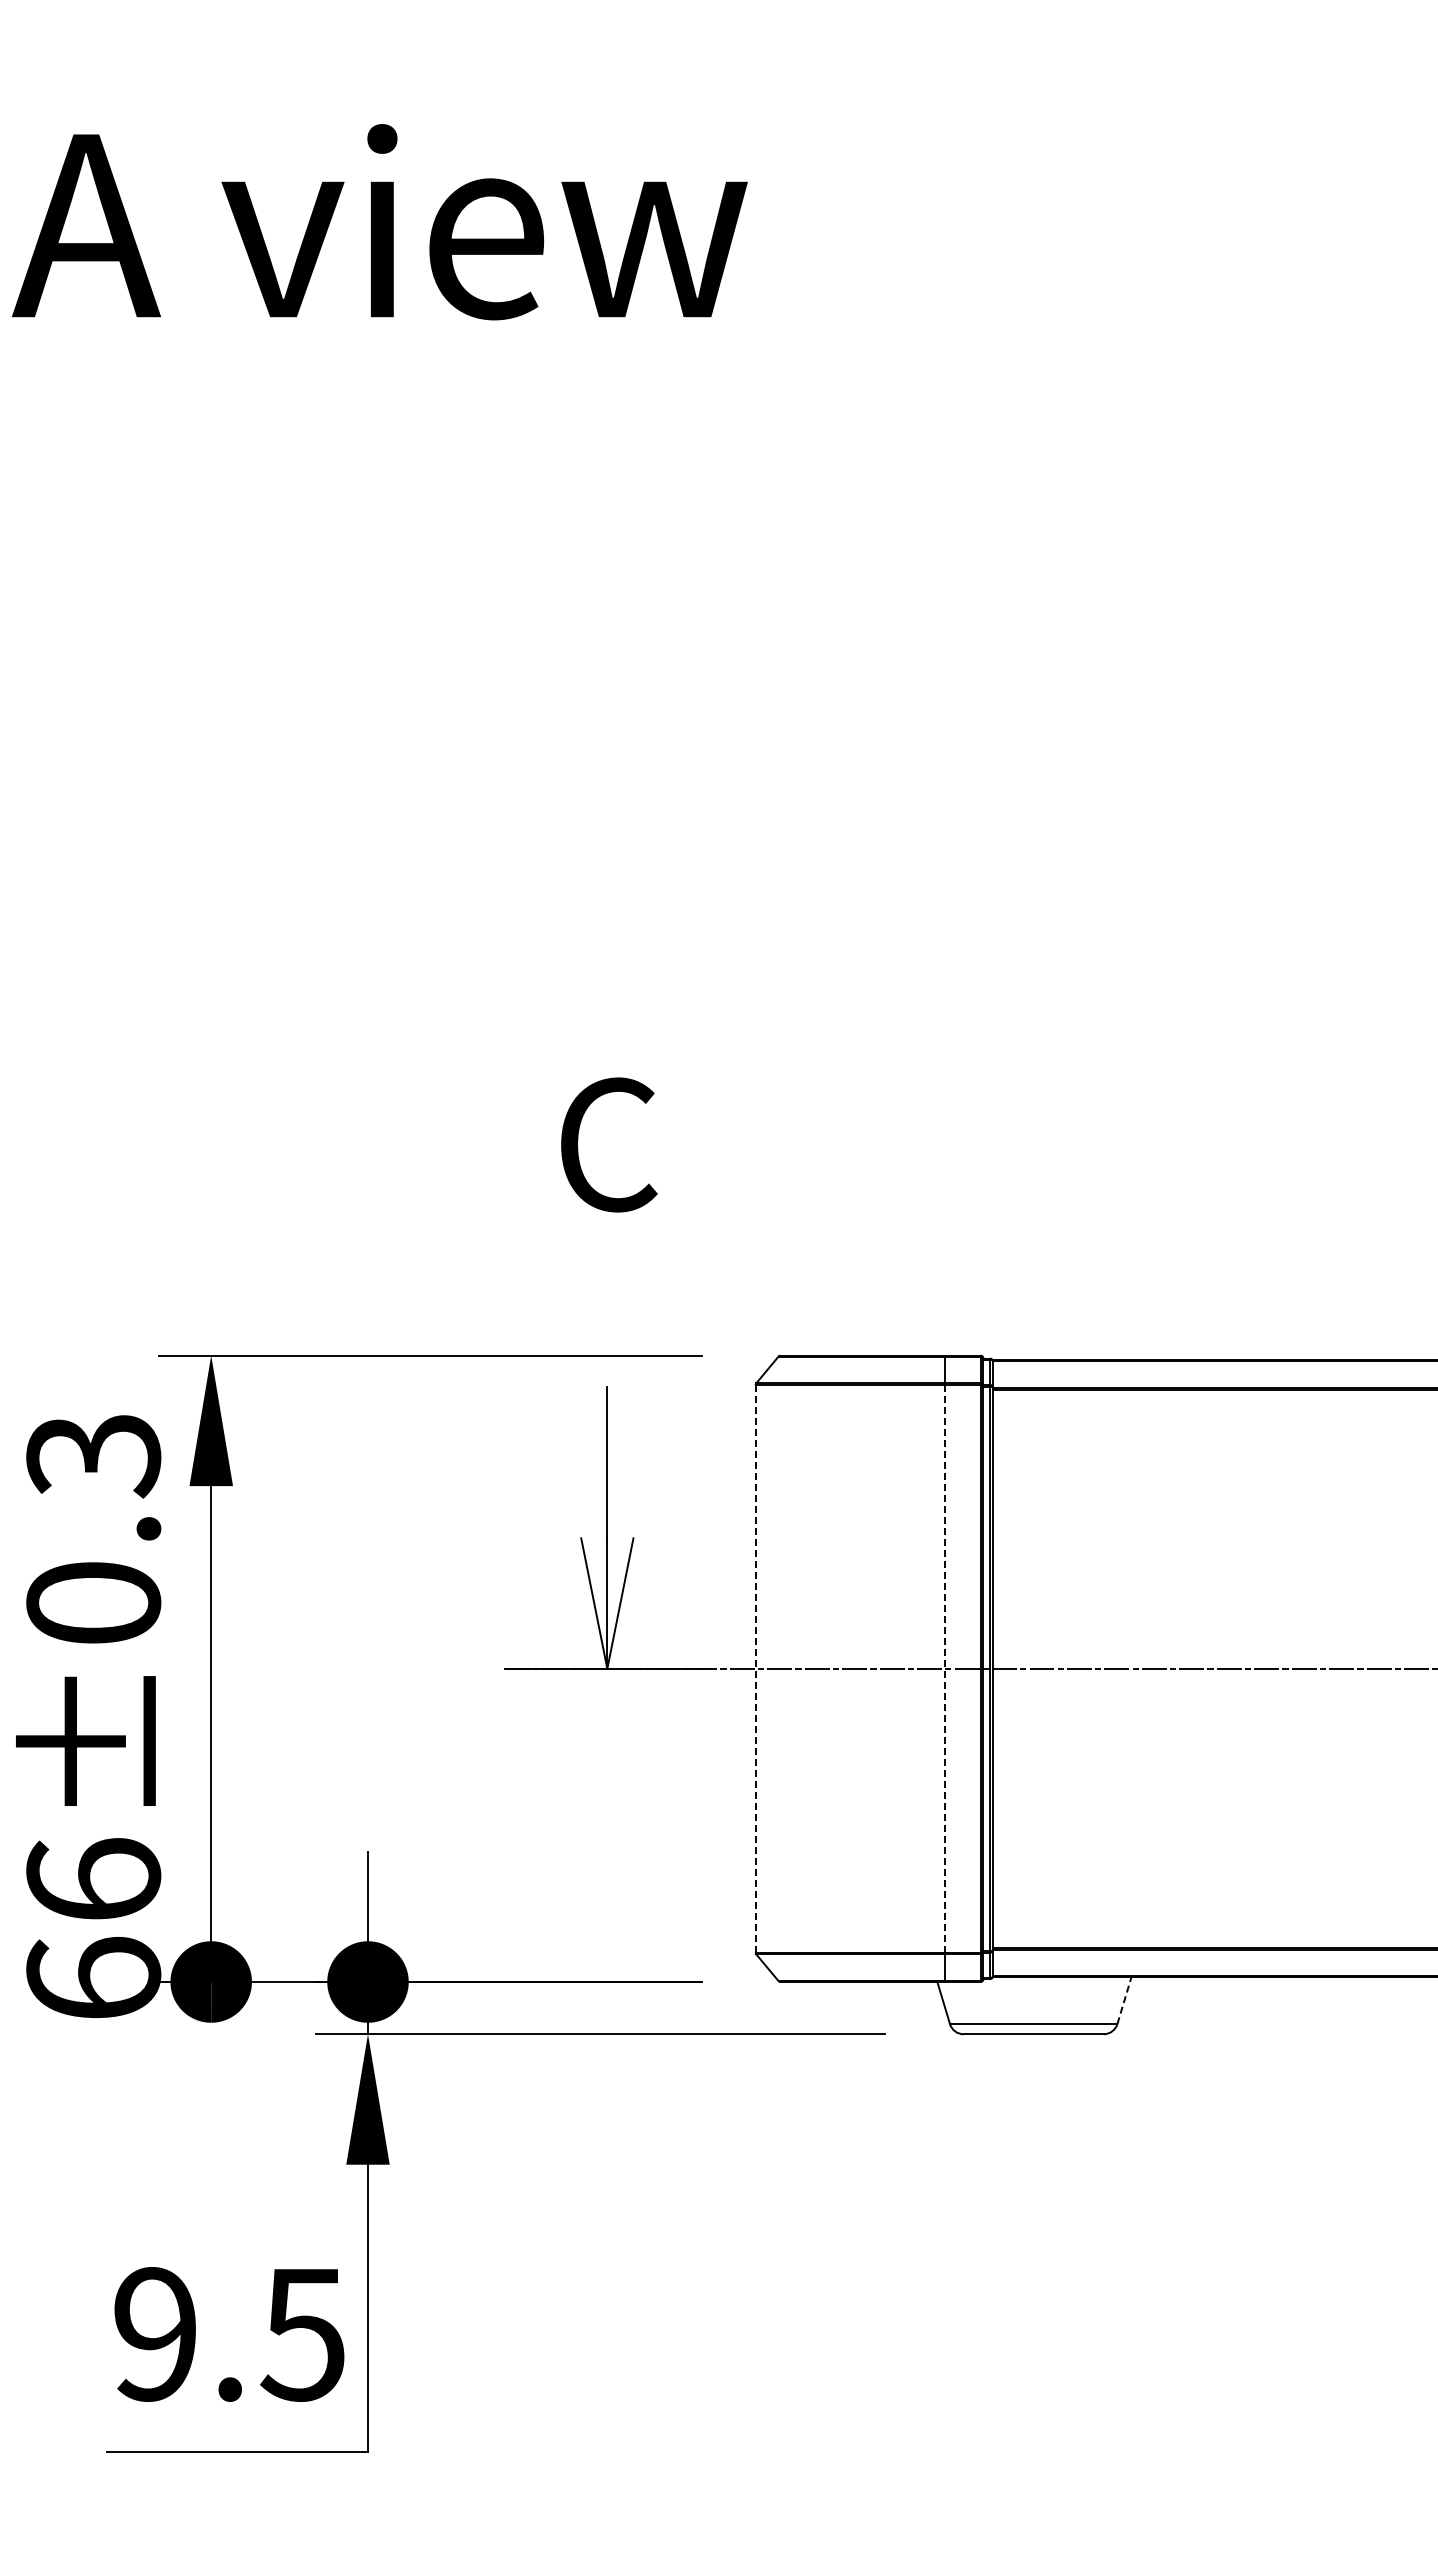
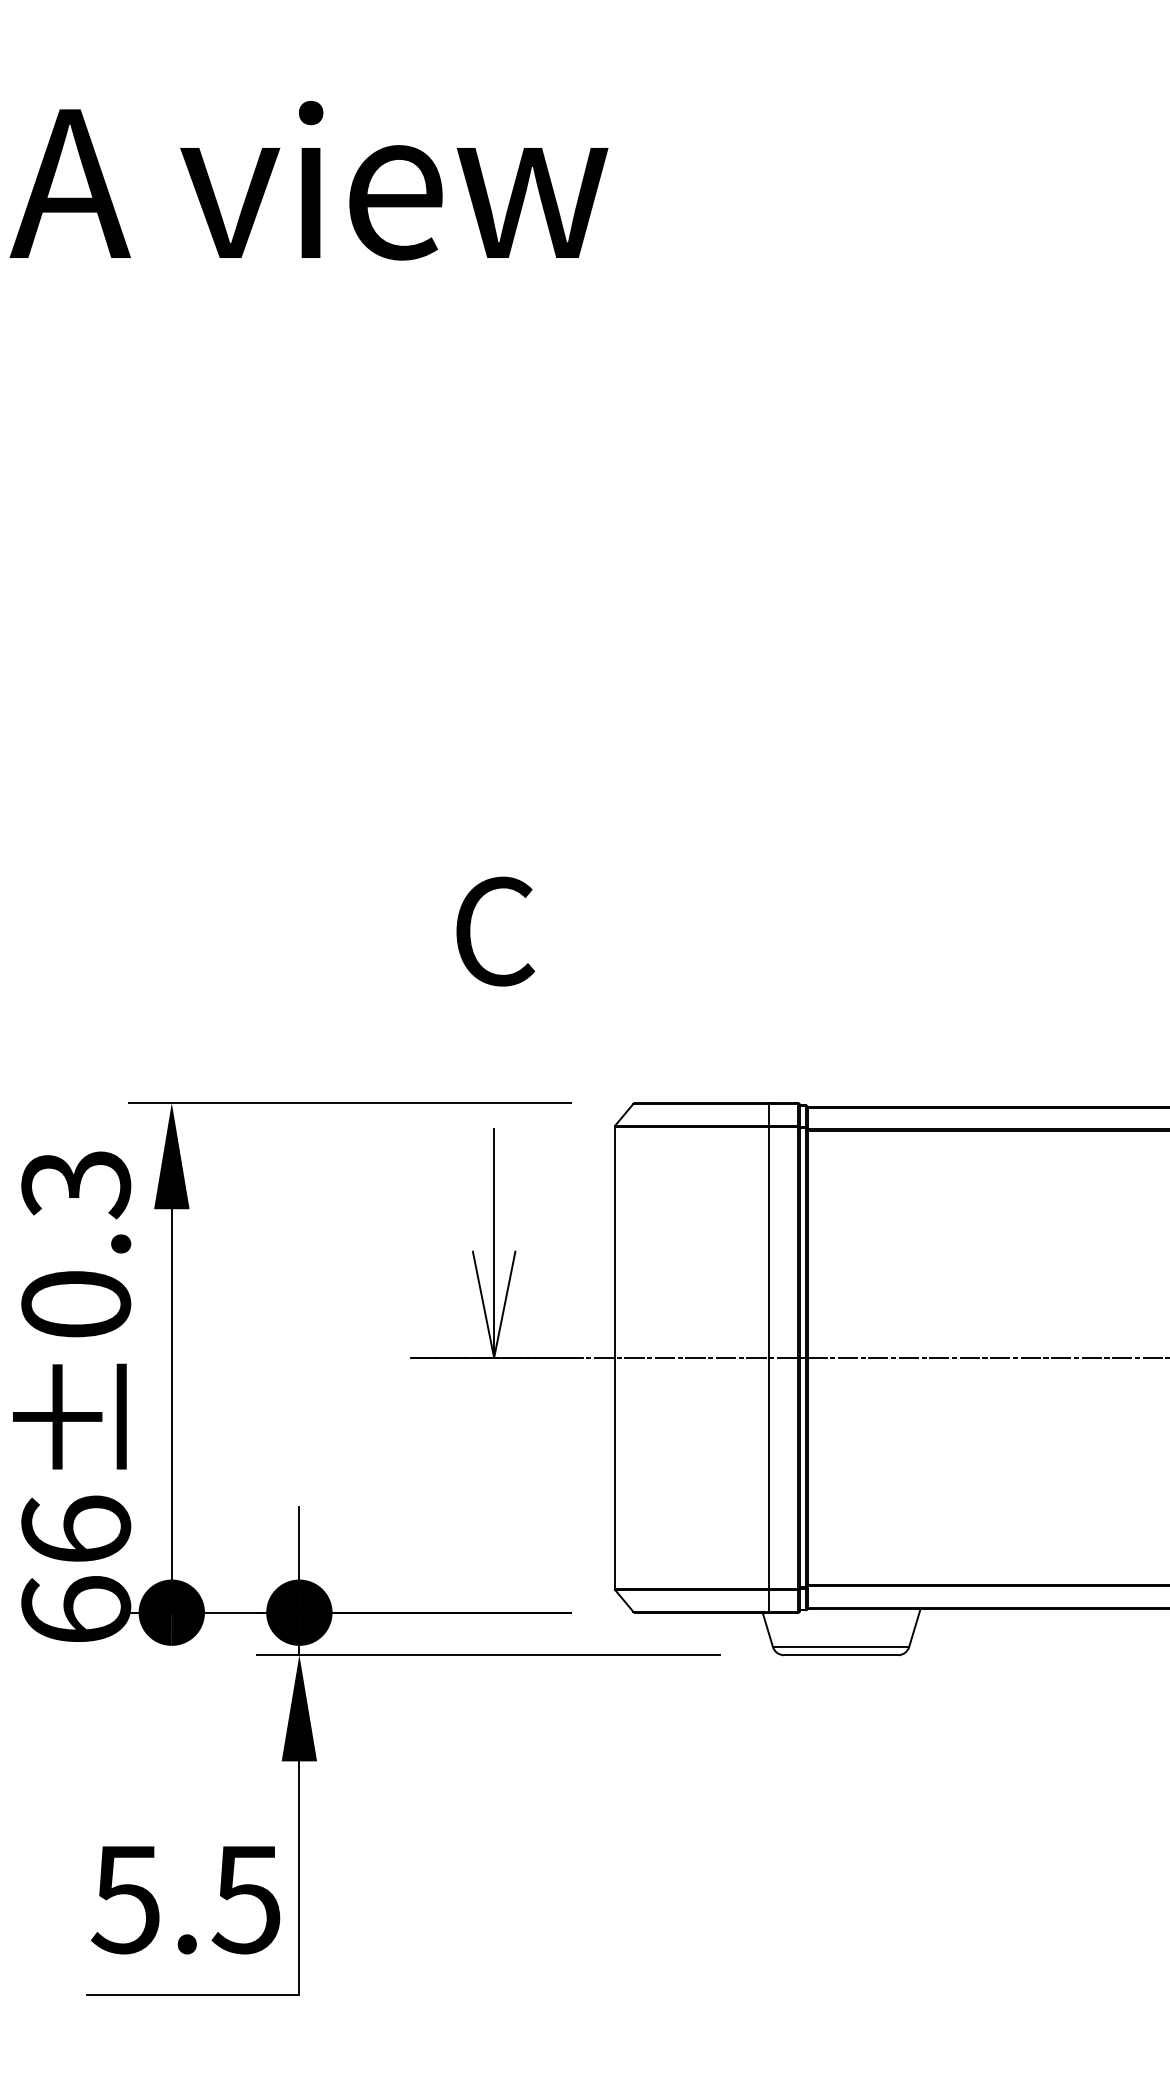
line: (755, 1668) -> (614, 1357), dashed -> solid
line: (945, 1668) -> (769, 1357), dashed -> solid
line: (1124, 2000) -> (914, 1627), dashed -> solid
text: (153, 2334) -> (124, 1899), 9.5 -> 5.5

